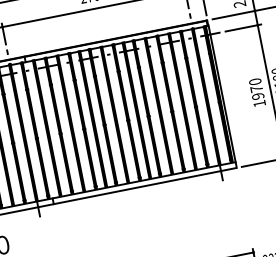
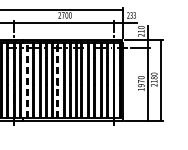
line: (89, 49) -> (57, 43), solid -> dashed
line: (32, 60) -> (26, 43), solid -> dashed

